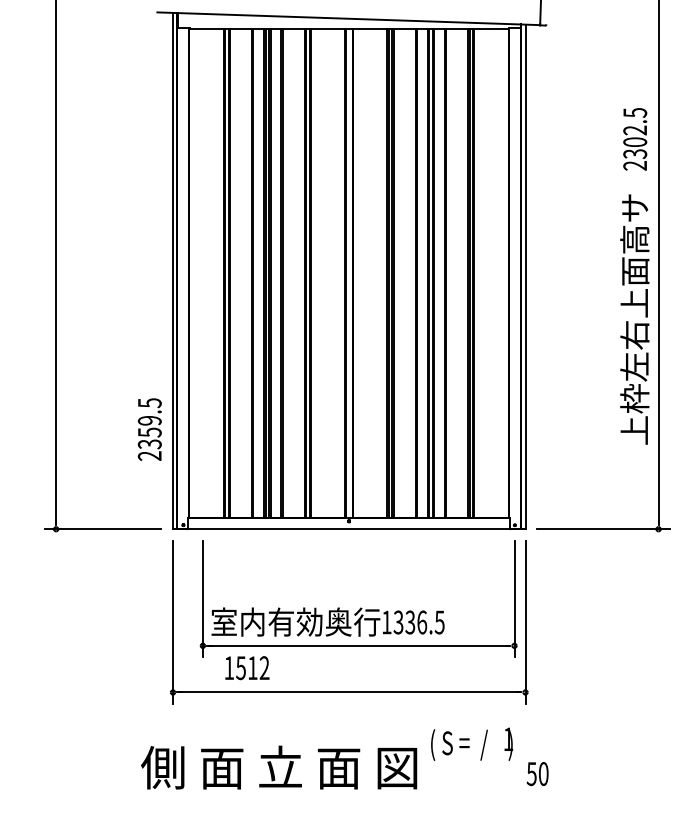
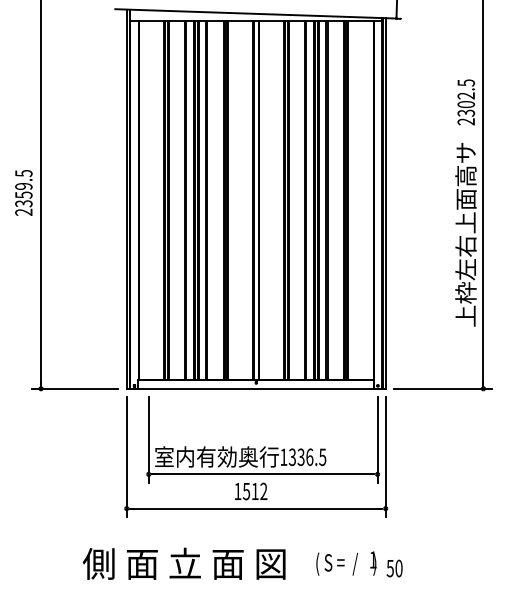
text: (149, 429) -> (23, 192), moved
text: (247, 668) -> (251, 491), moved
text: (472, 743) -> (346, 563), moved
text: (279, 767) -> (184, 563), moved

